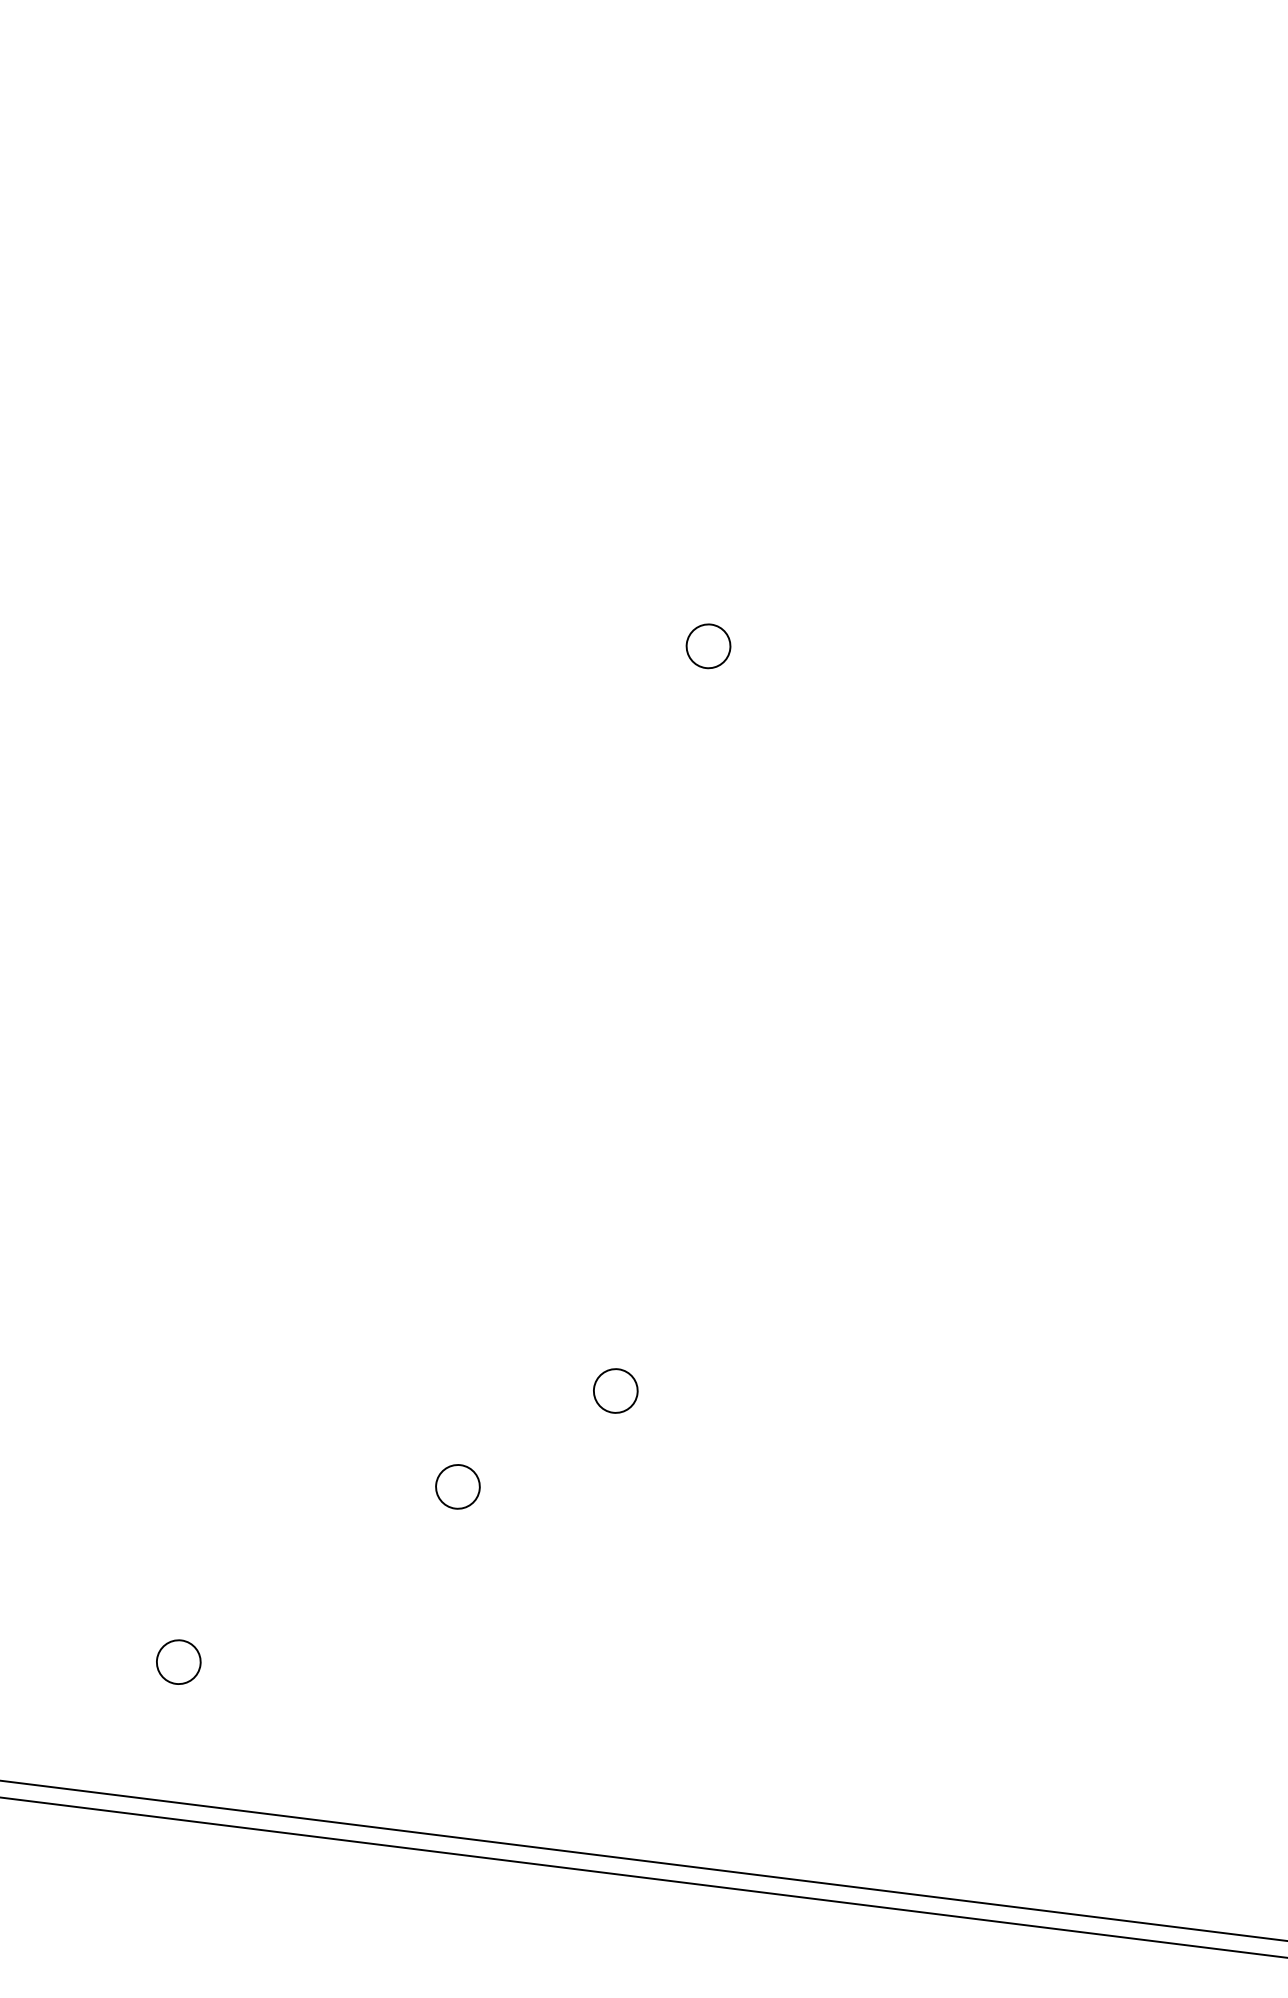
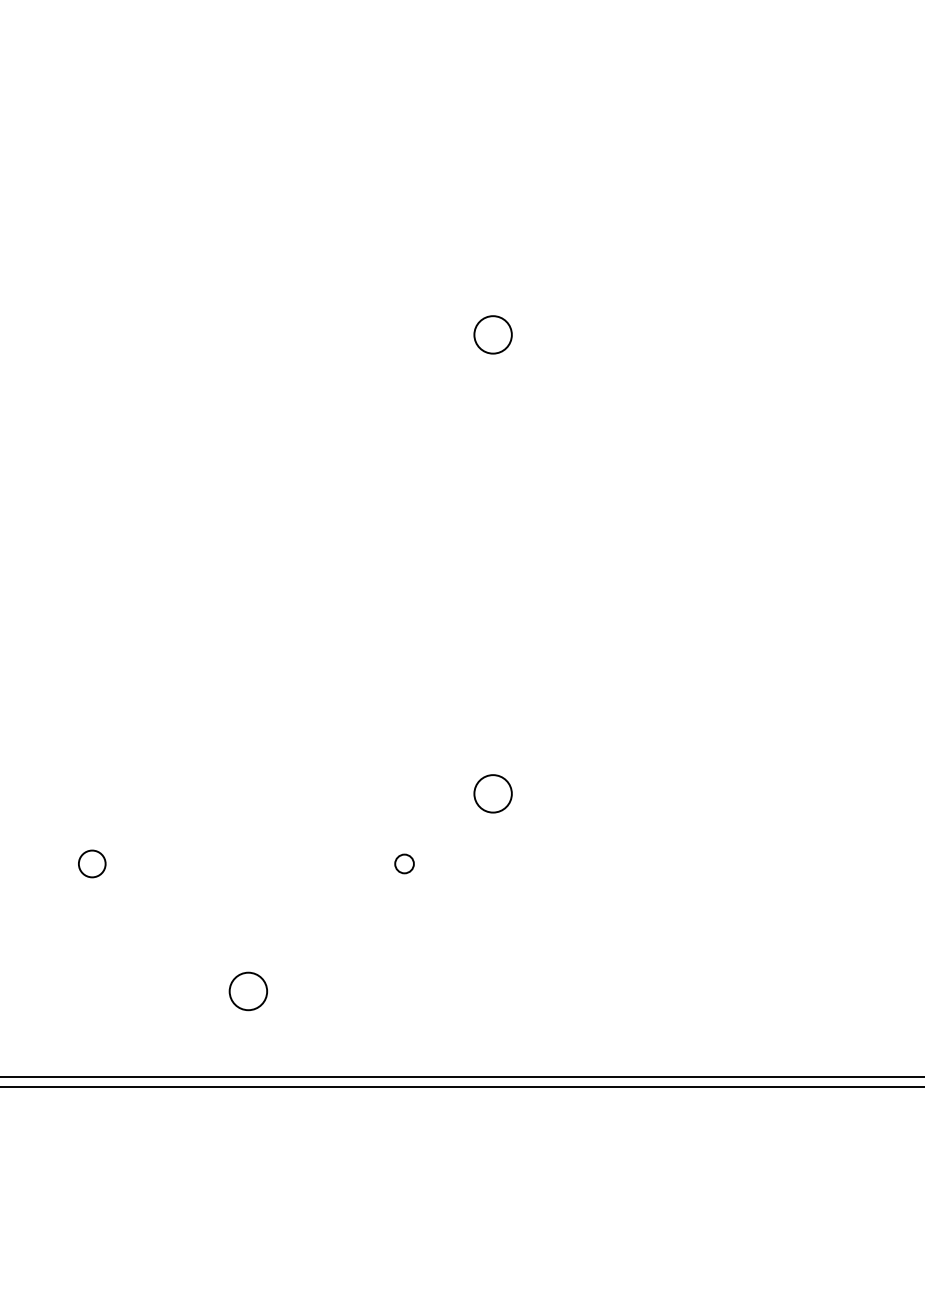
circle: (707, 645) -> (492, 334), size x1.4
circle: (614, 1390) -> (492, 793), size x1.4
circle: (457, 1486) -> (404, 863), size x0.7
circle: (178, 1662) -> (248, 991), size x1.4

